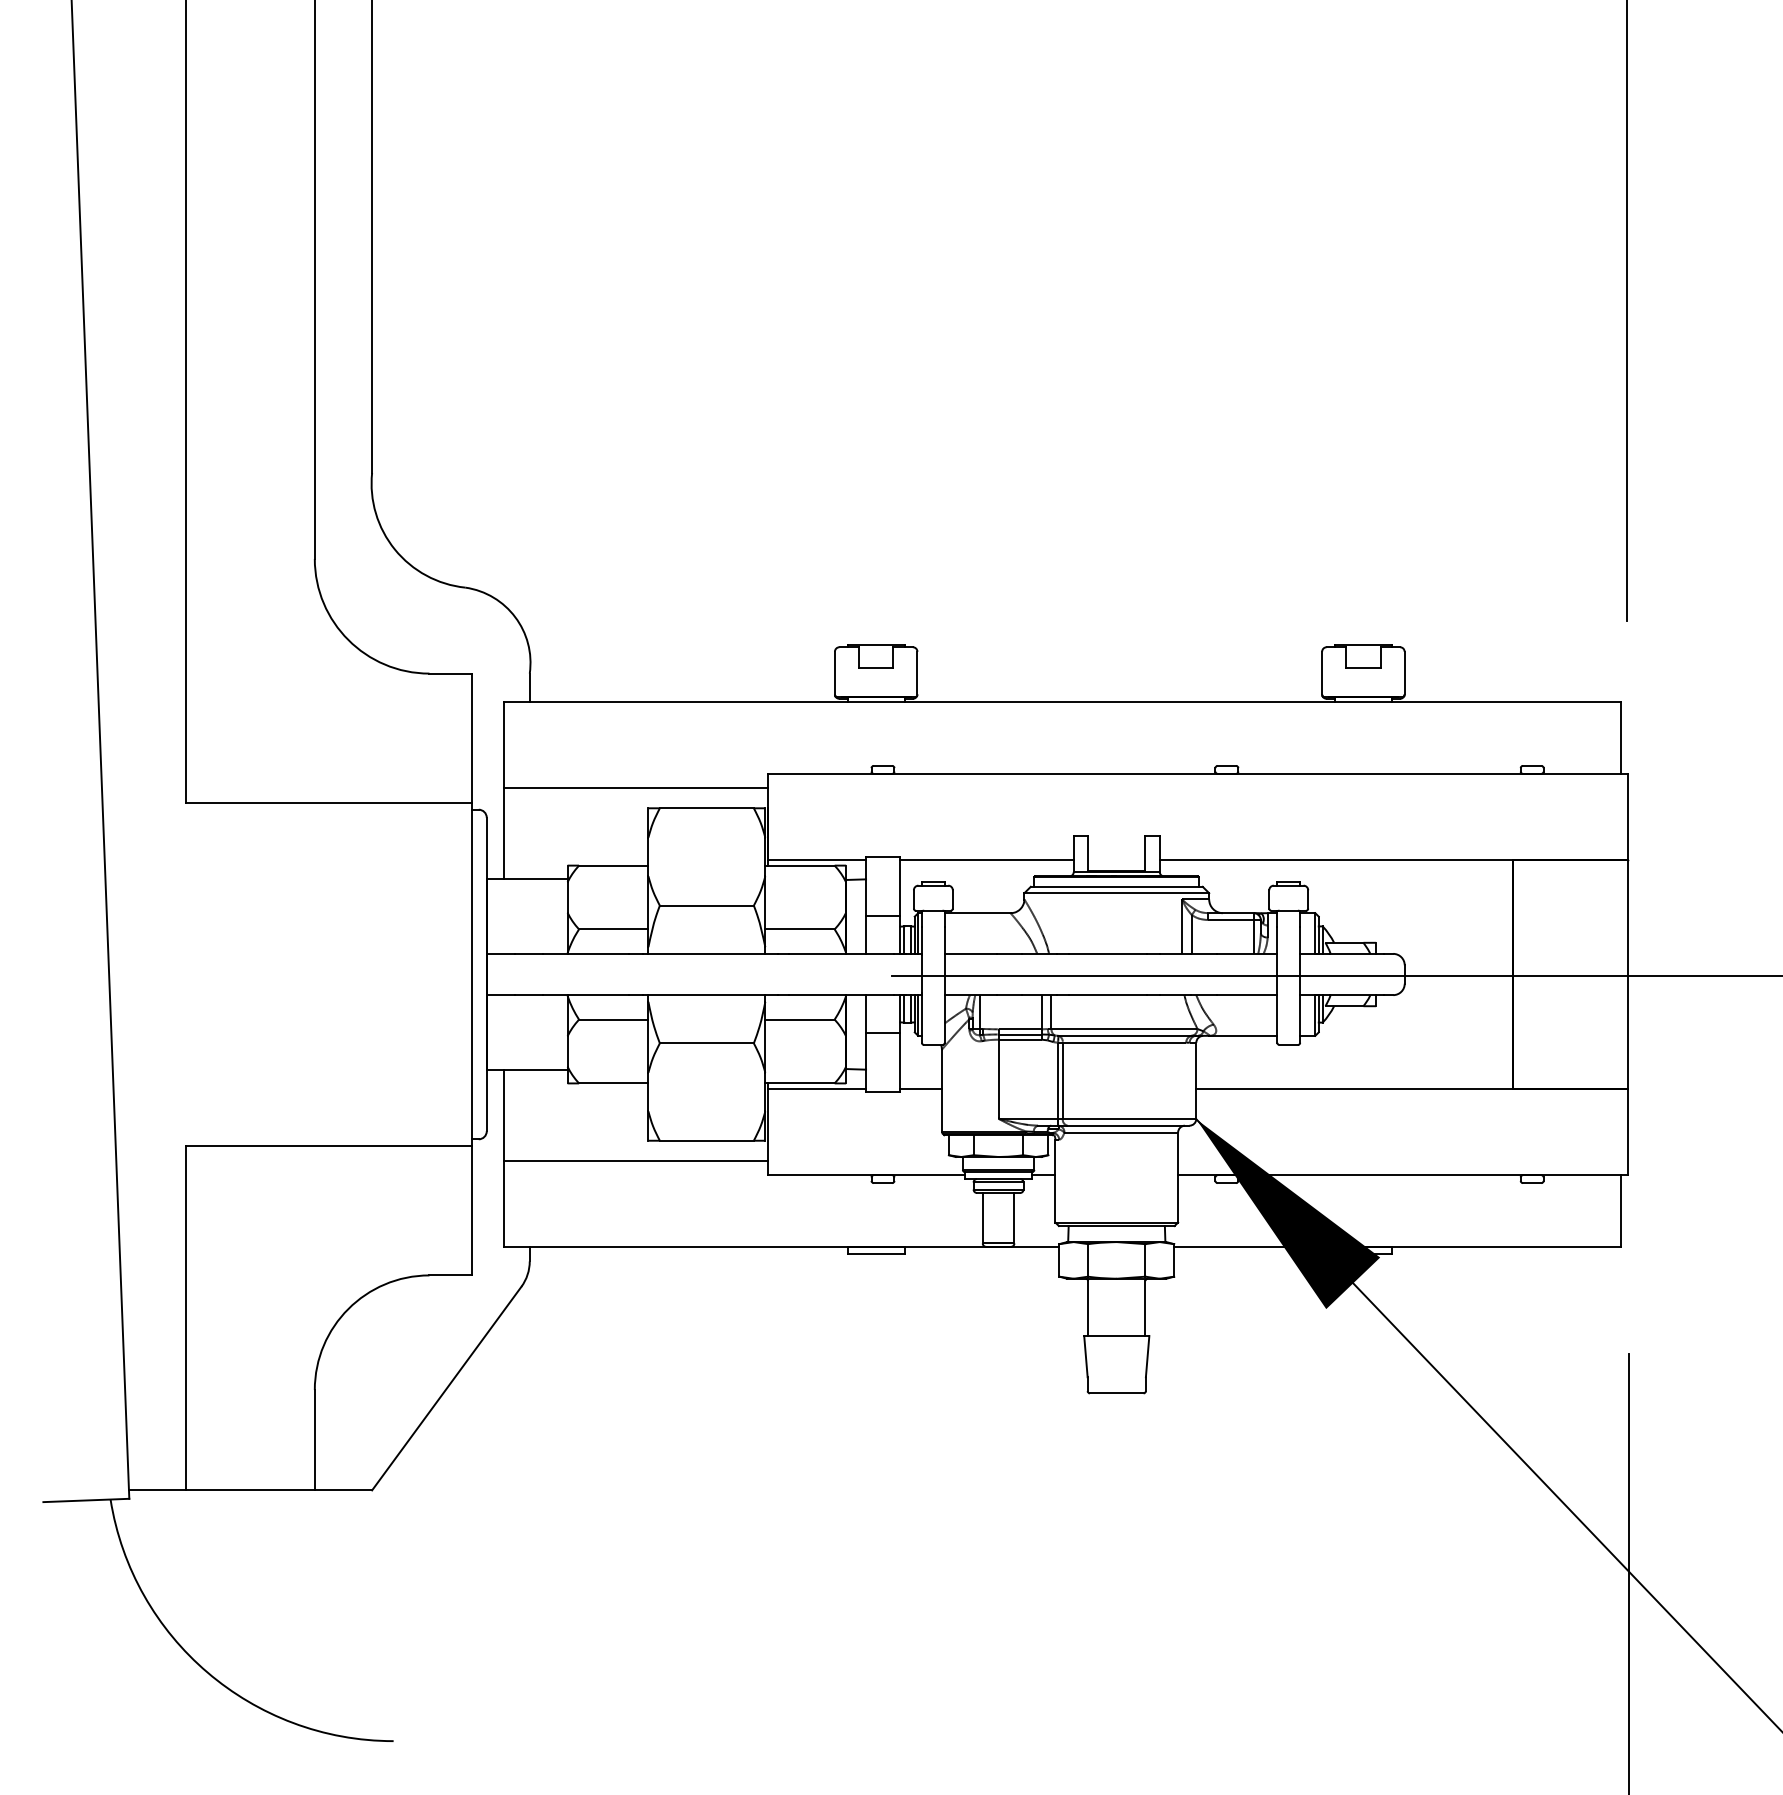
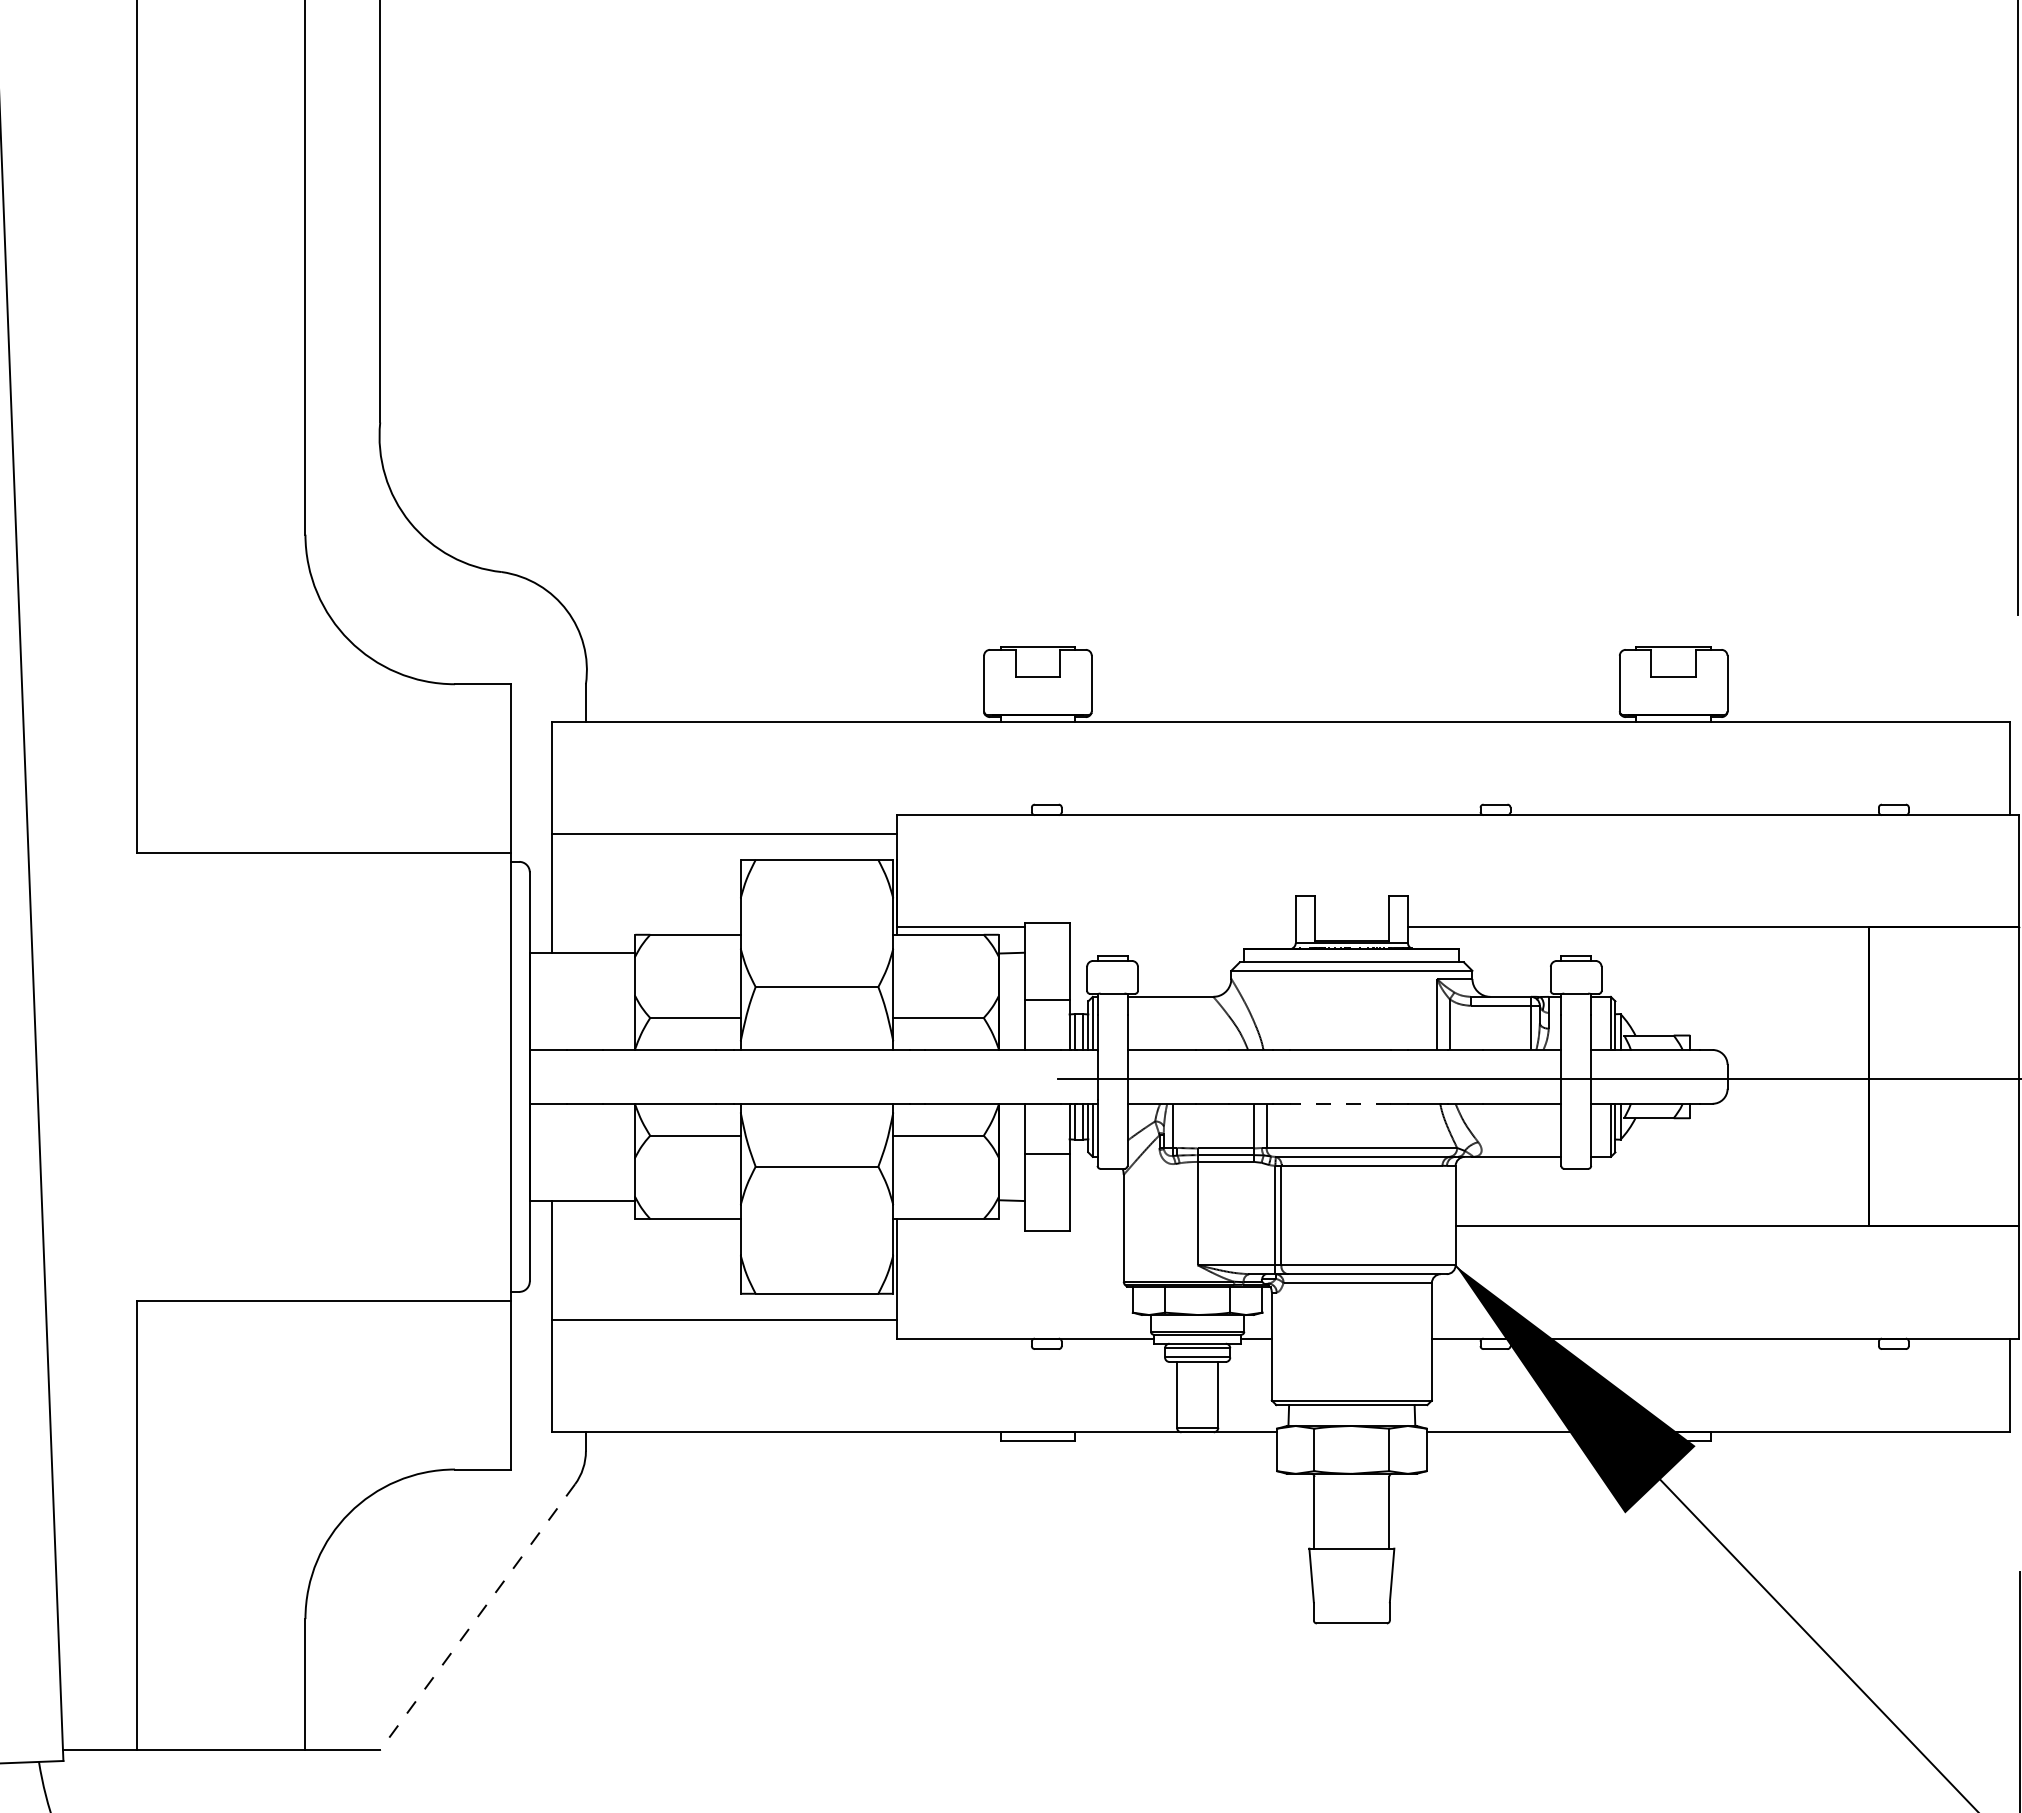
line: (986, 859) -> (1181, 926), removed
line: (1108, 995) -> (1341, 1104), solid -> dashed
line: (817, 1089) -> (961, 1226), removed
line: (920, 1089) -> (1095, 1226), removed
line: (446, 1388) -> (477, 1617), solid -> dashed

